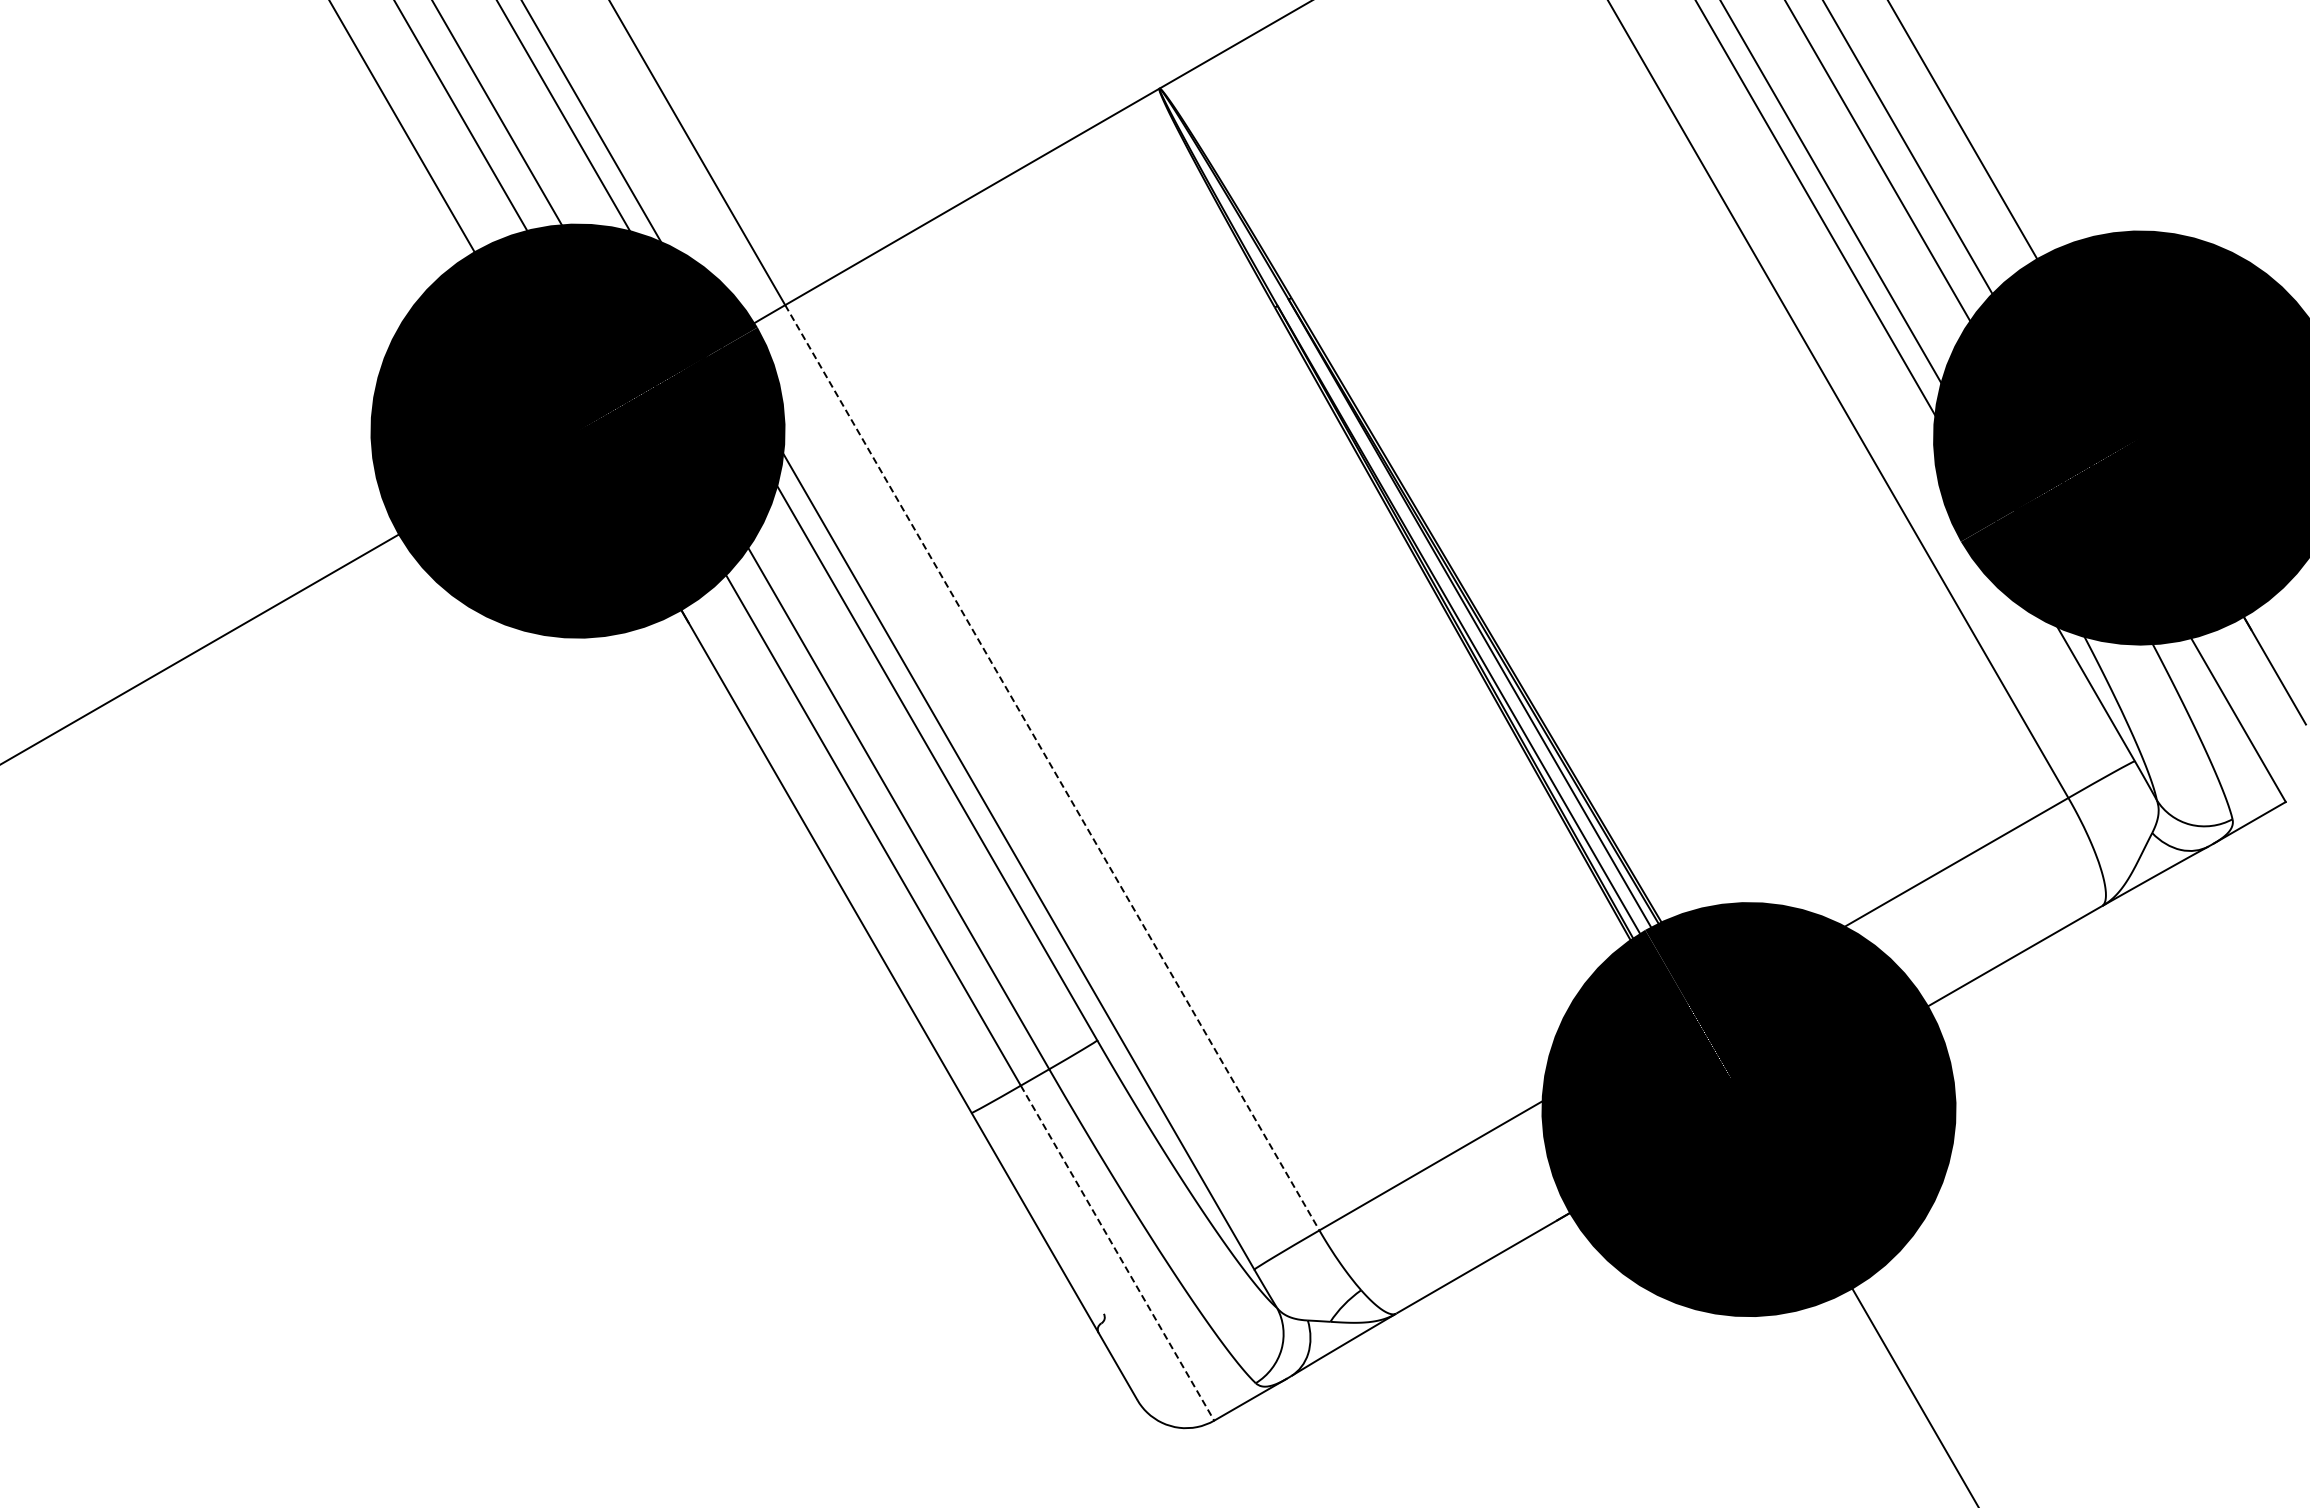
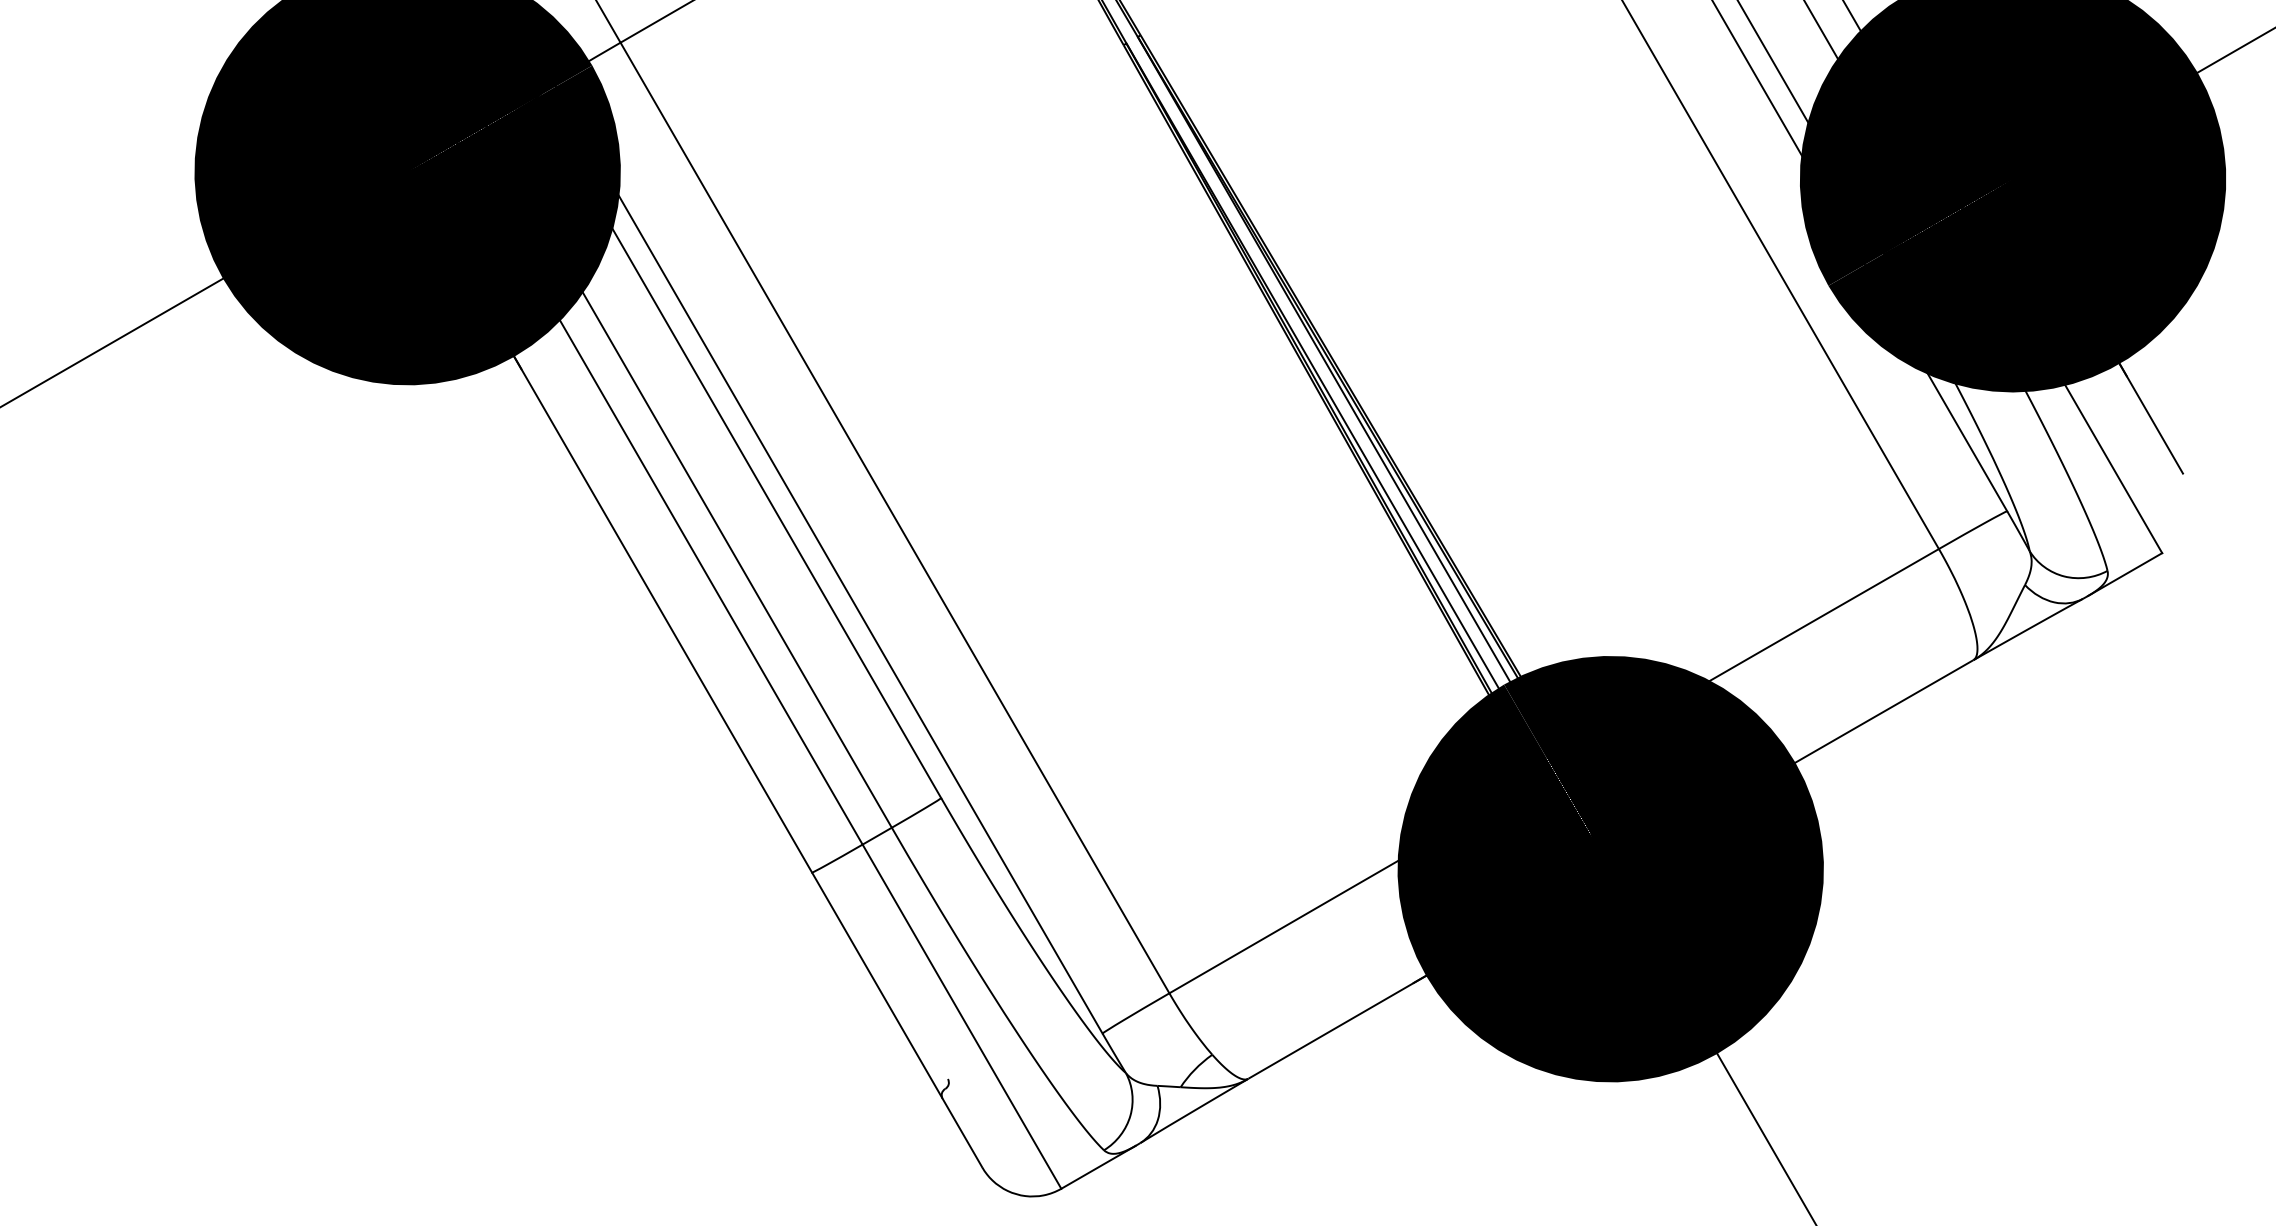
line: (1052, 768) -> (895, 518), dashed -> solid
line: (1117, 1253) -> (961, 1017), dashed -> solid

